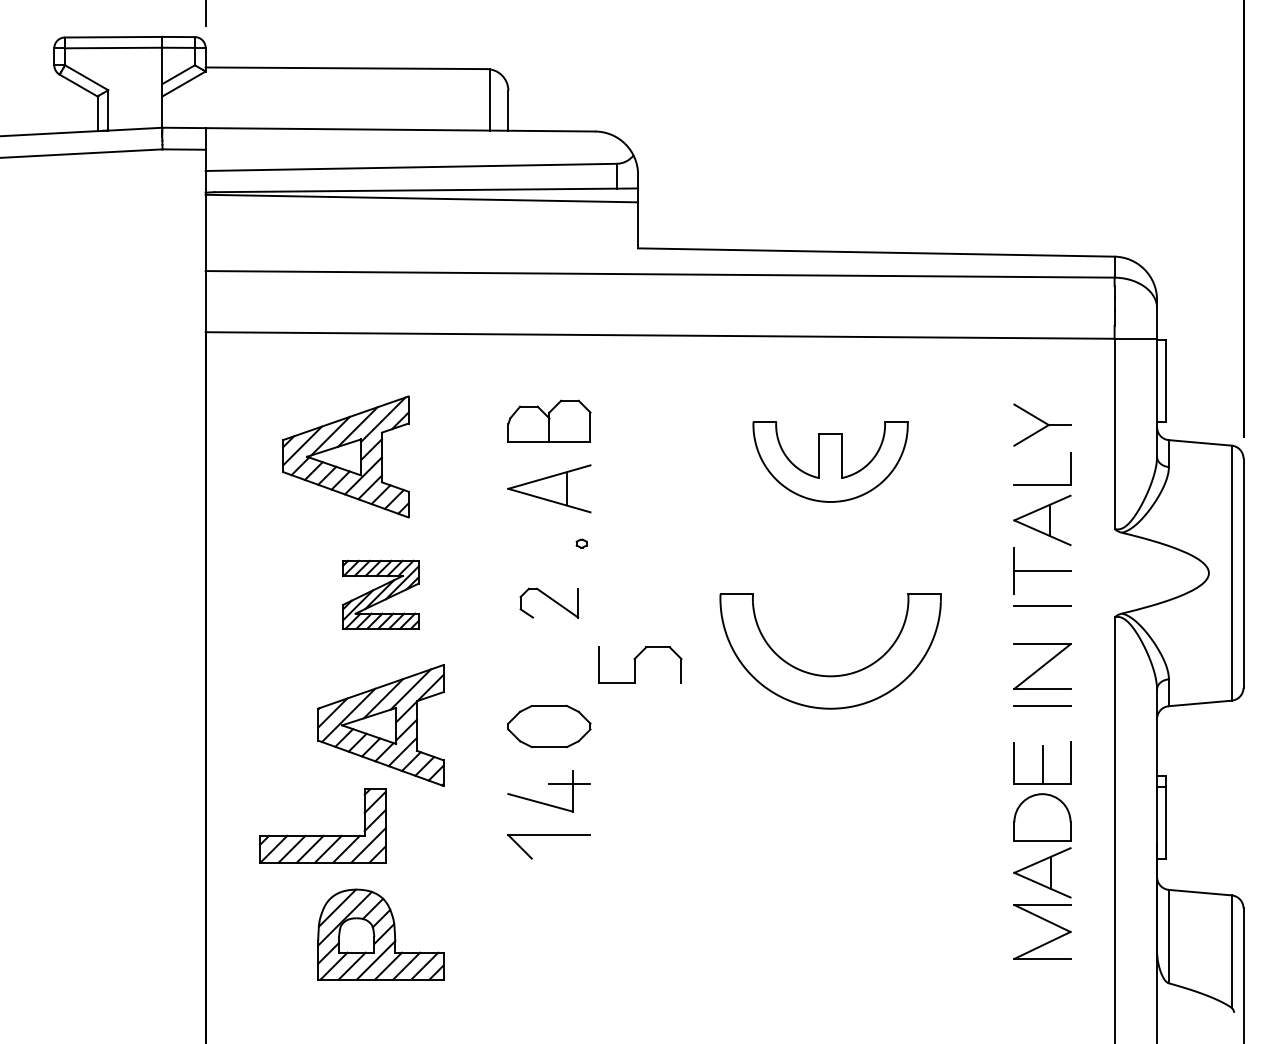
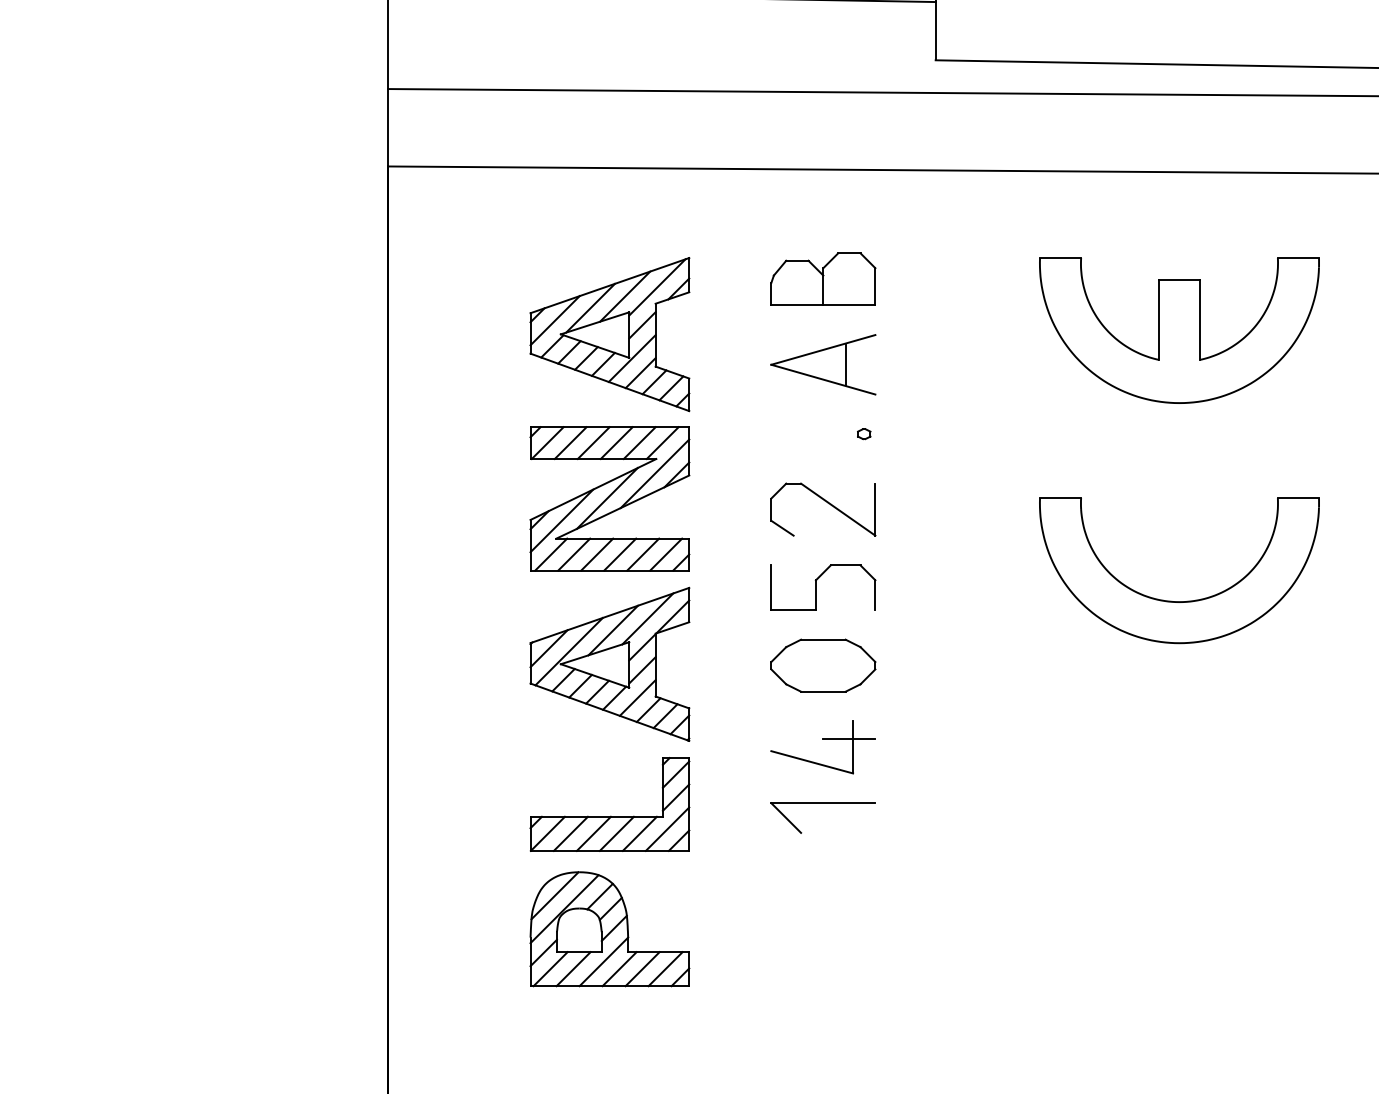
part: (345, 456) -> (609, 333), moved
part: (830, 461) -> (1179, 330), size x1.43
part: (380, 594) -> (609, 498), size x1.67
part: (549, 602) -> (823, 508), size x1.43
part: (640, 664) -> (823, 587), moved
part: (323, 834) -> (610, 815), moved

